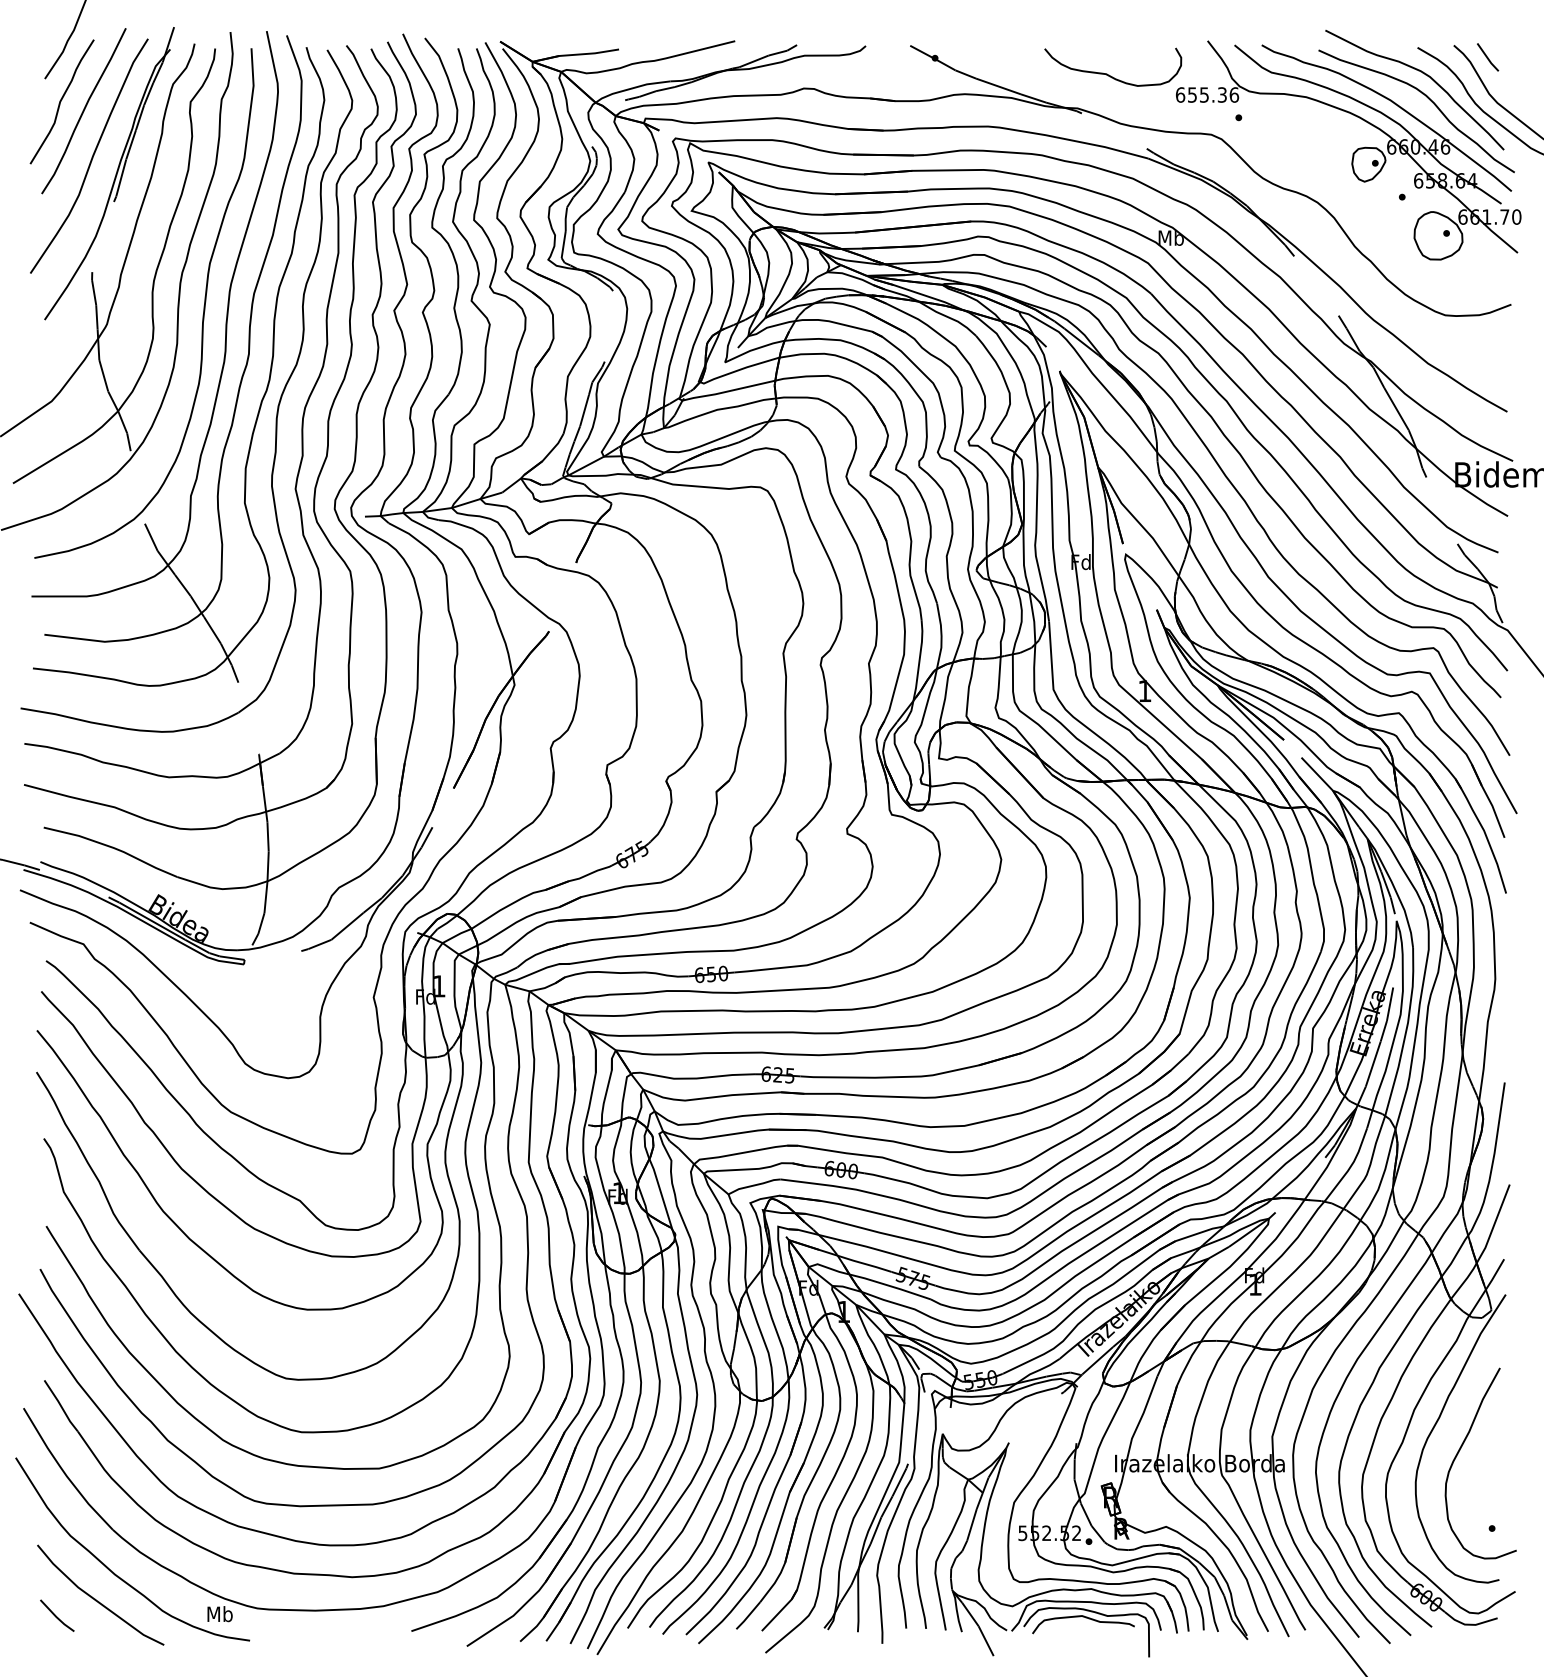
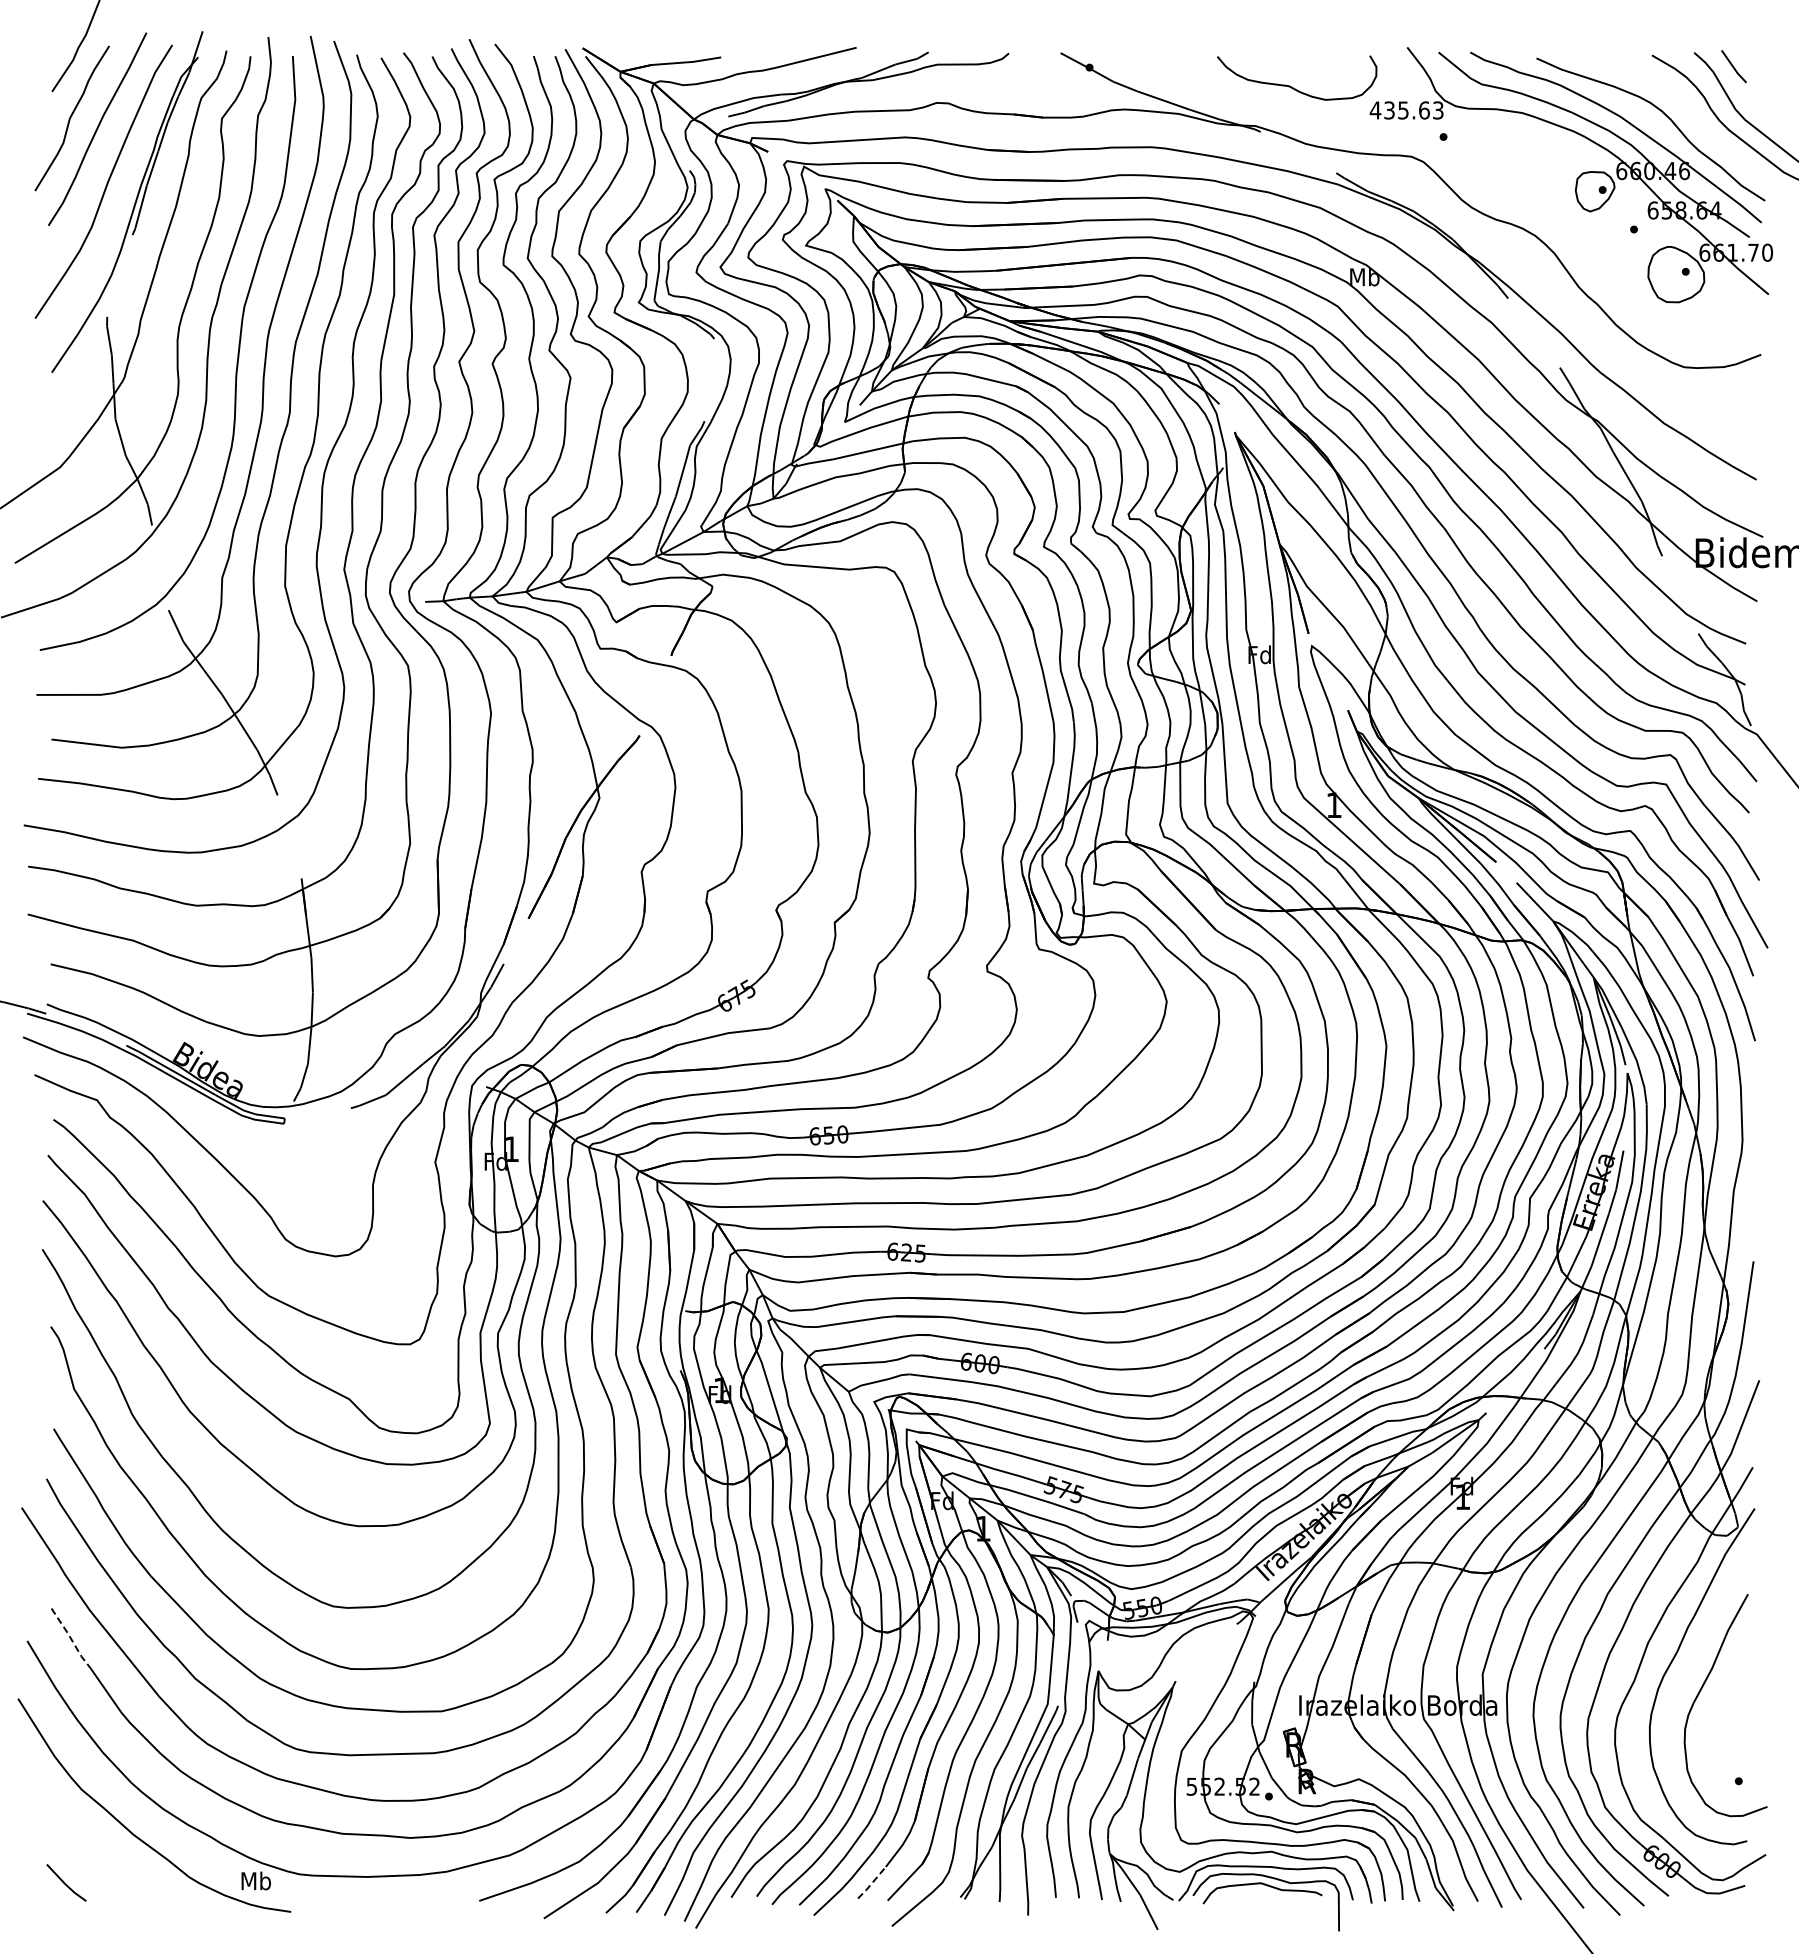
curve: (1424, 74) -> (1659, 86), removed
text: (1207, 95) -> (1406, 110), 655.36 -> 435.63
line: (60, 1406) -> (70, 1638), solid -> dashed
line: (98, 1600) -> (114, 1865), removed
line: (747, 1616) -> (871, 1883), solid -> dashed

